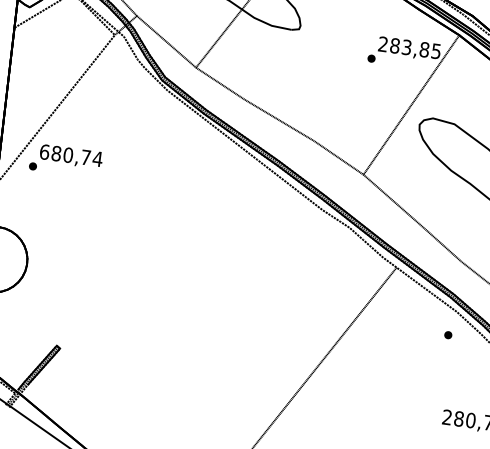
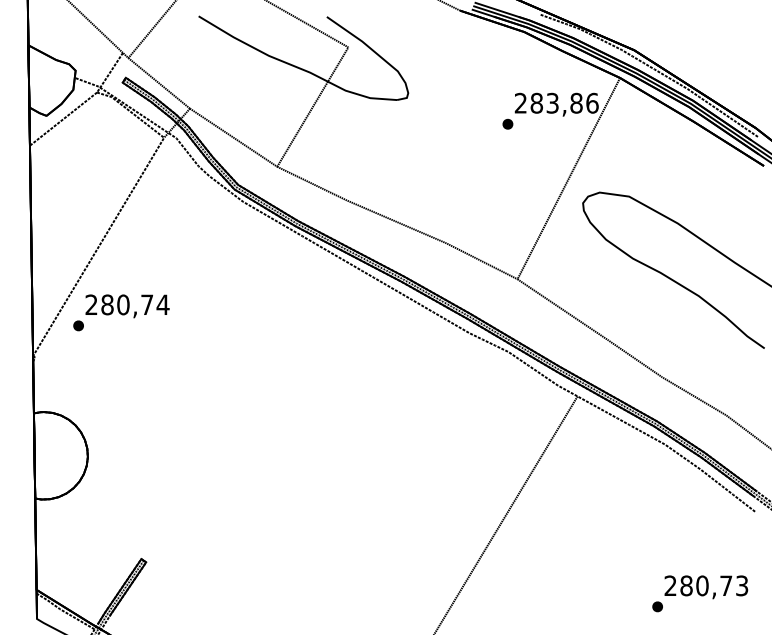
text: (436, 50) -> (592, 102), 283,85 -> 283,86
text: (44, 151) -> (91, 304), 680,74 -> 280,74
part: (448, 334) -> (657, 606), moved

